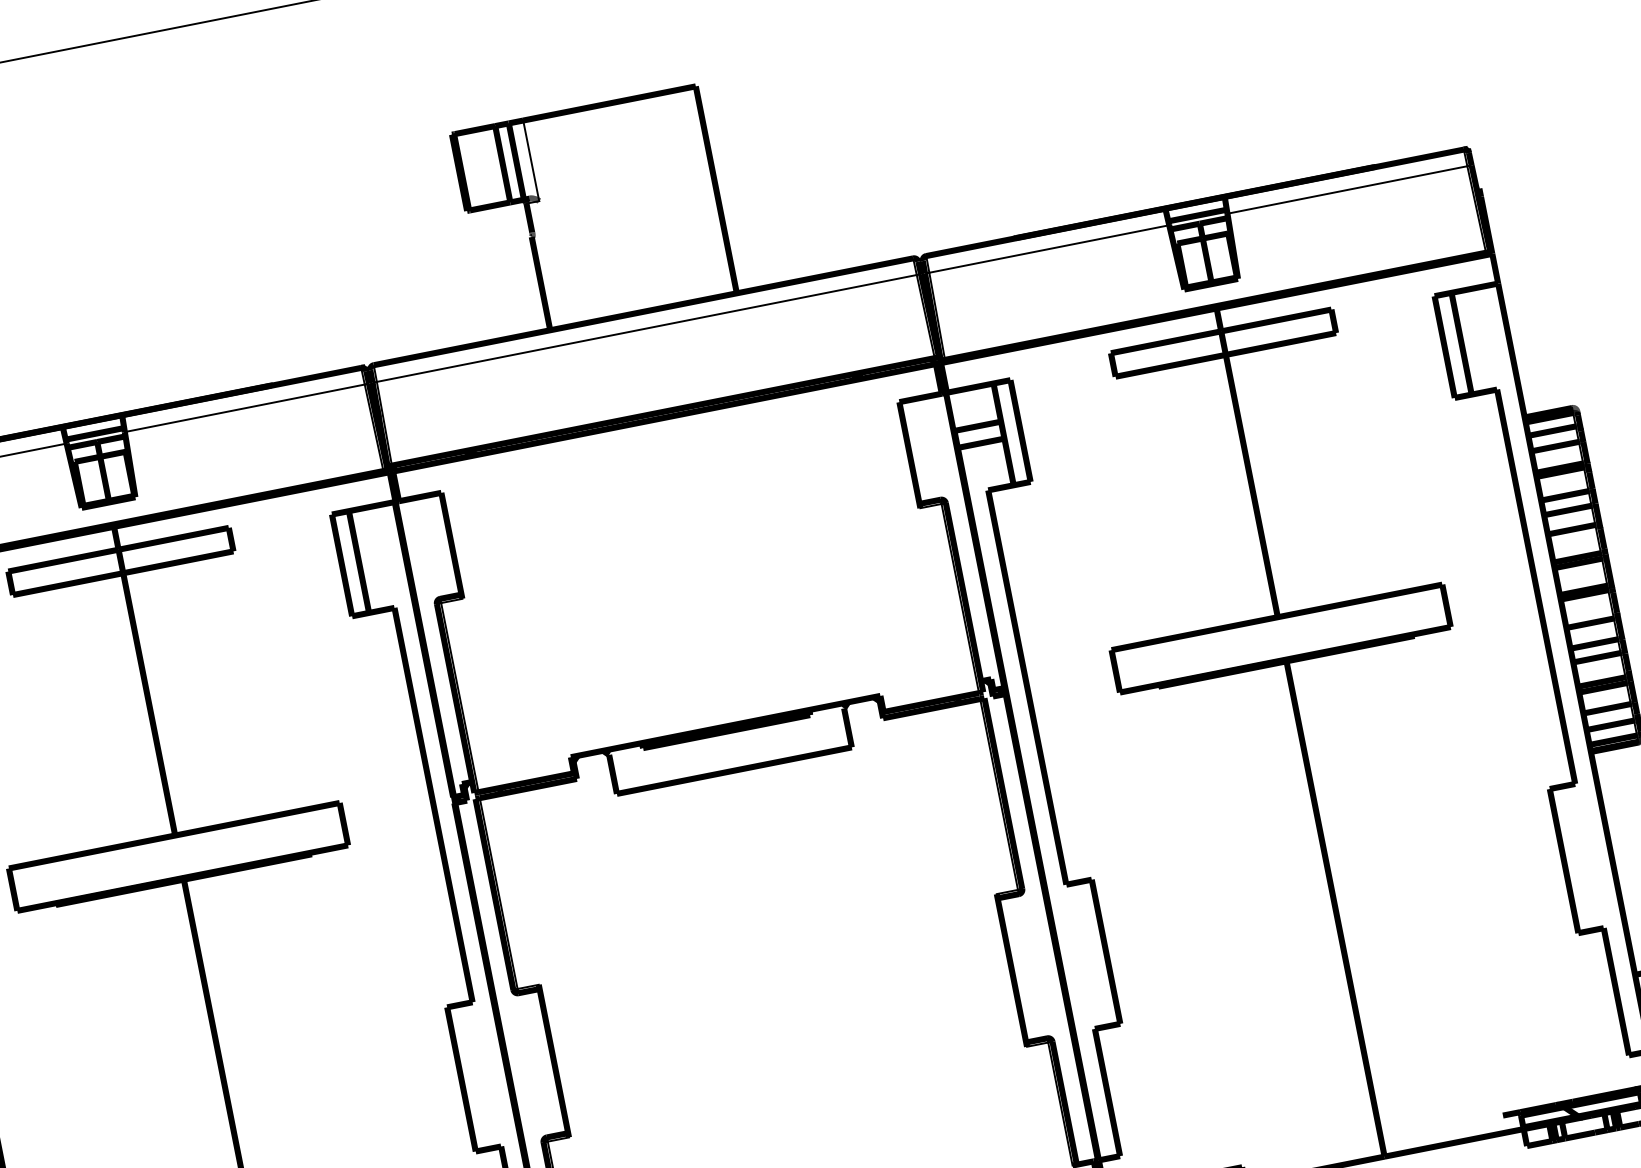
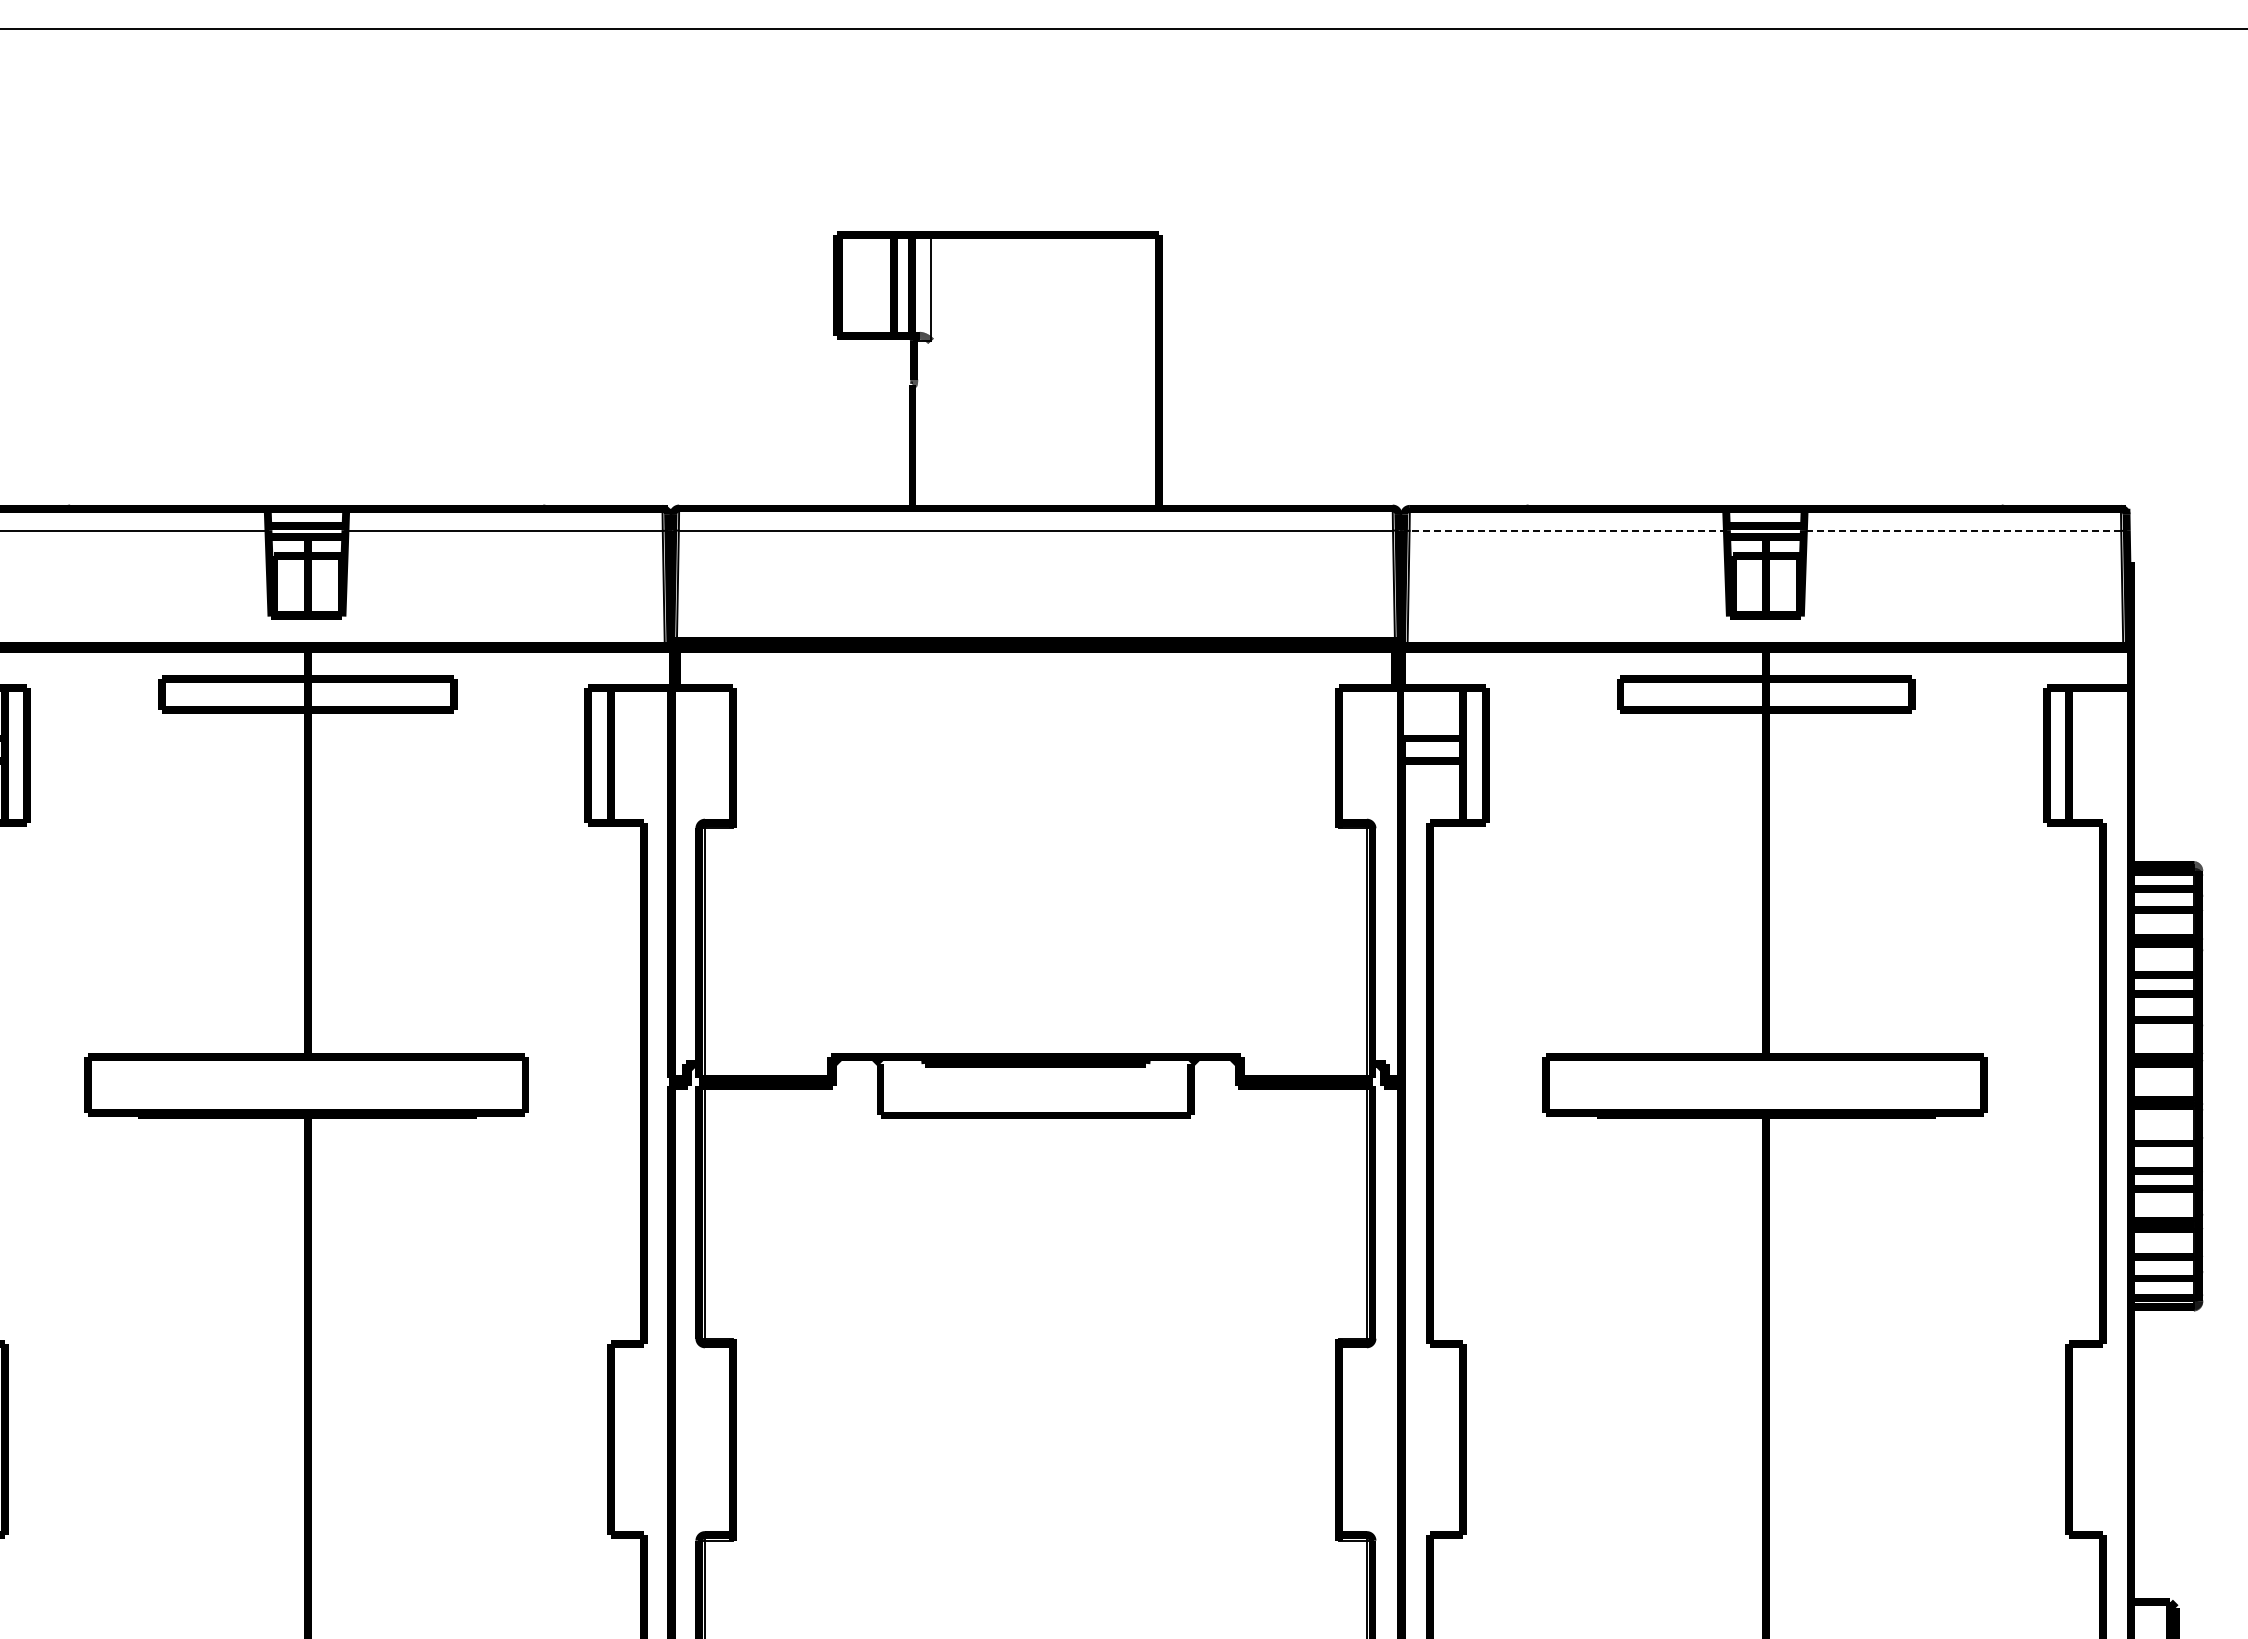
line: (1347, 189) -> (1962, 530), solid -> dashed
line: (1049, 248) -> (1568, 530), solid -> dashed

